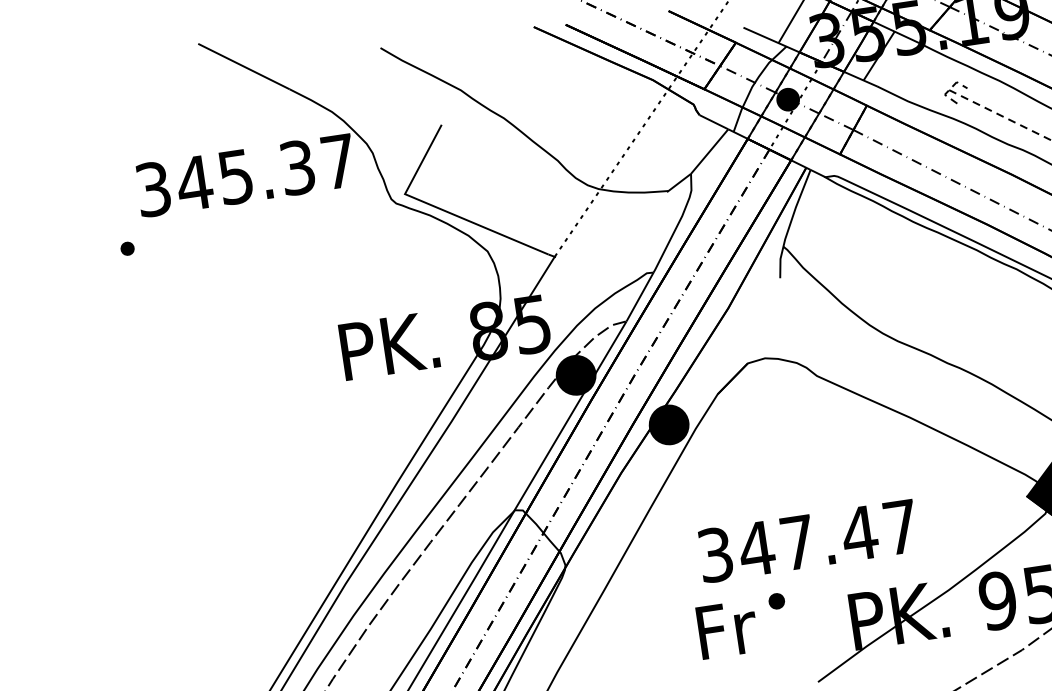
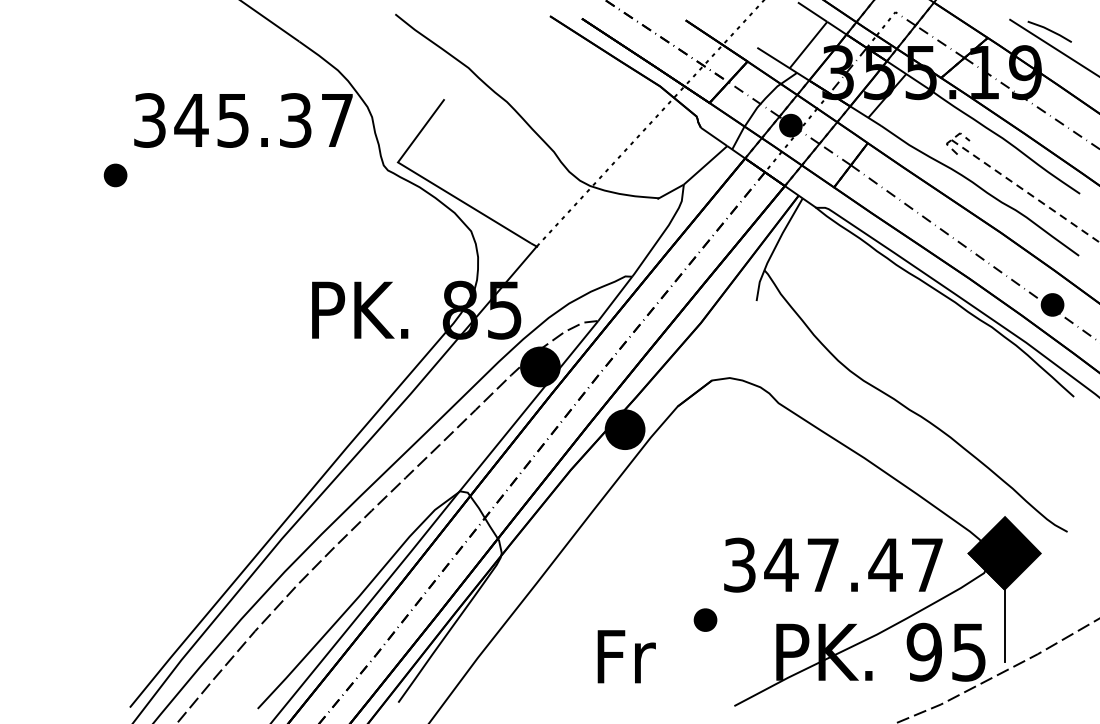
part: (127, 248) -> (115, 175), size x1.67
text: (808, 540) -> (833, 564), moved
part: (776, 600) -> (705, 619), size x1.43
text: (727, 629) -> (626, 656), moved

